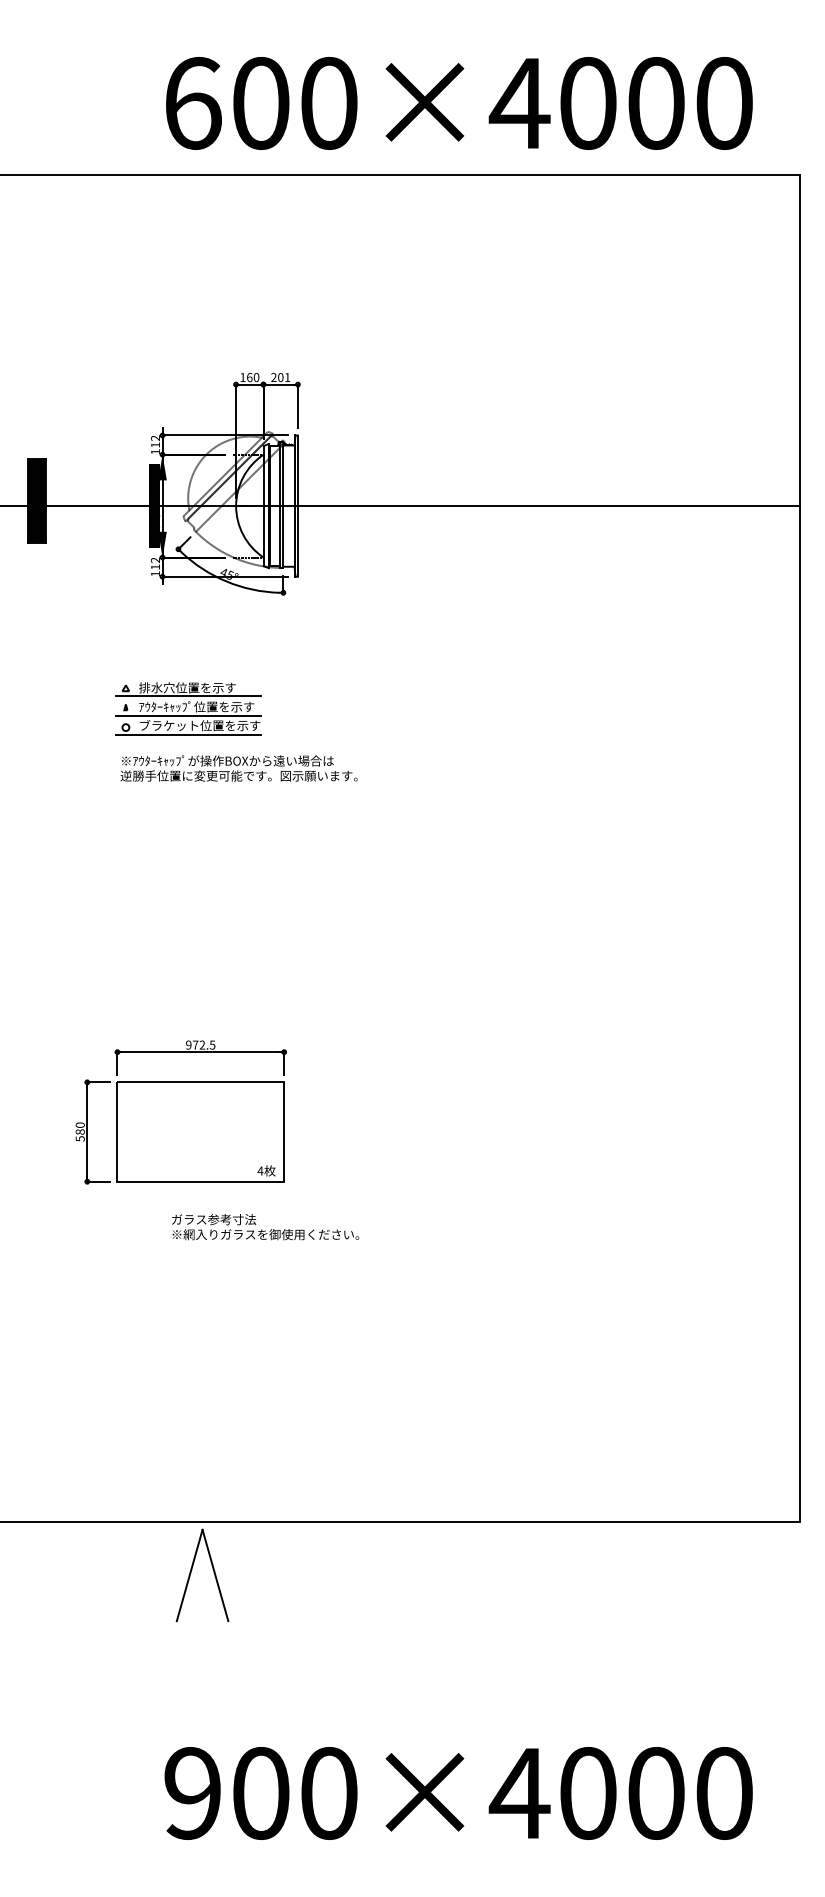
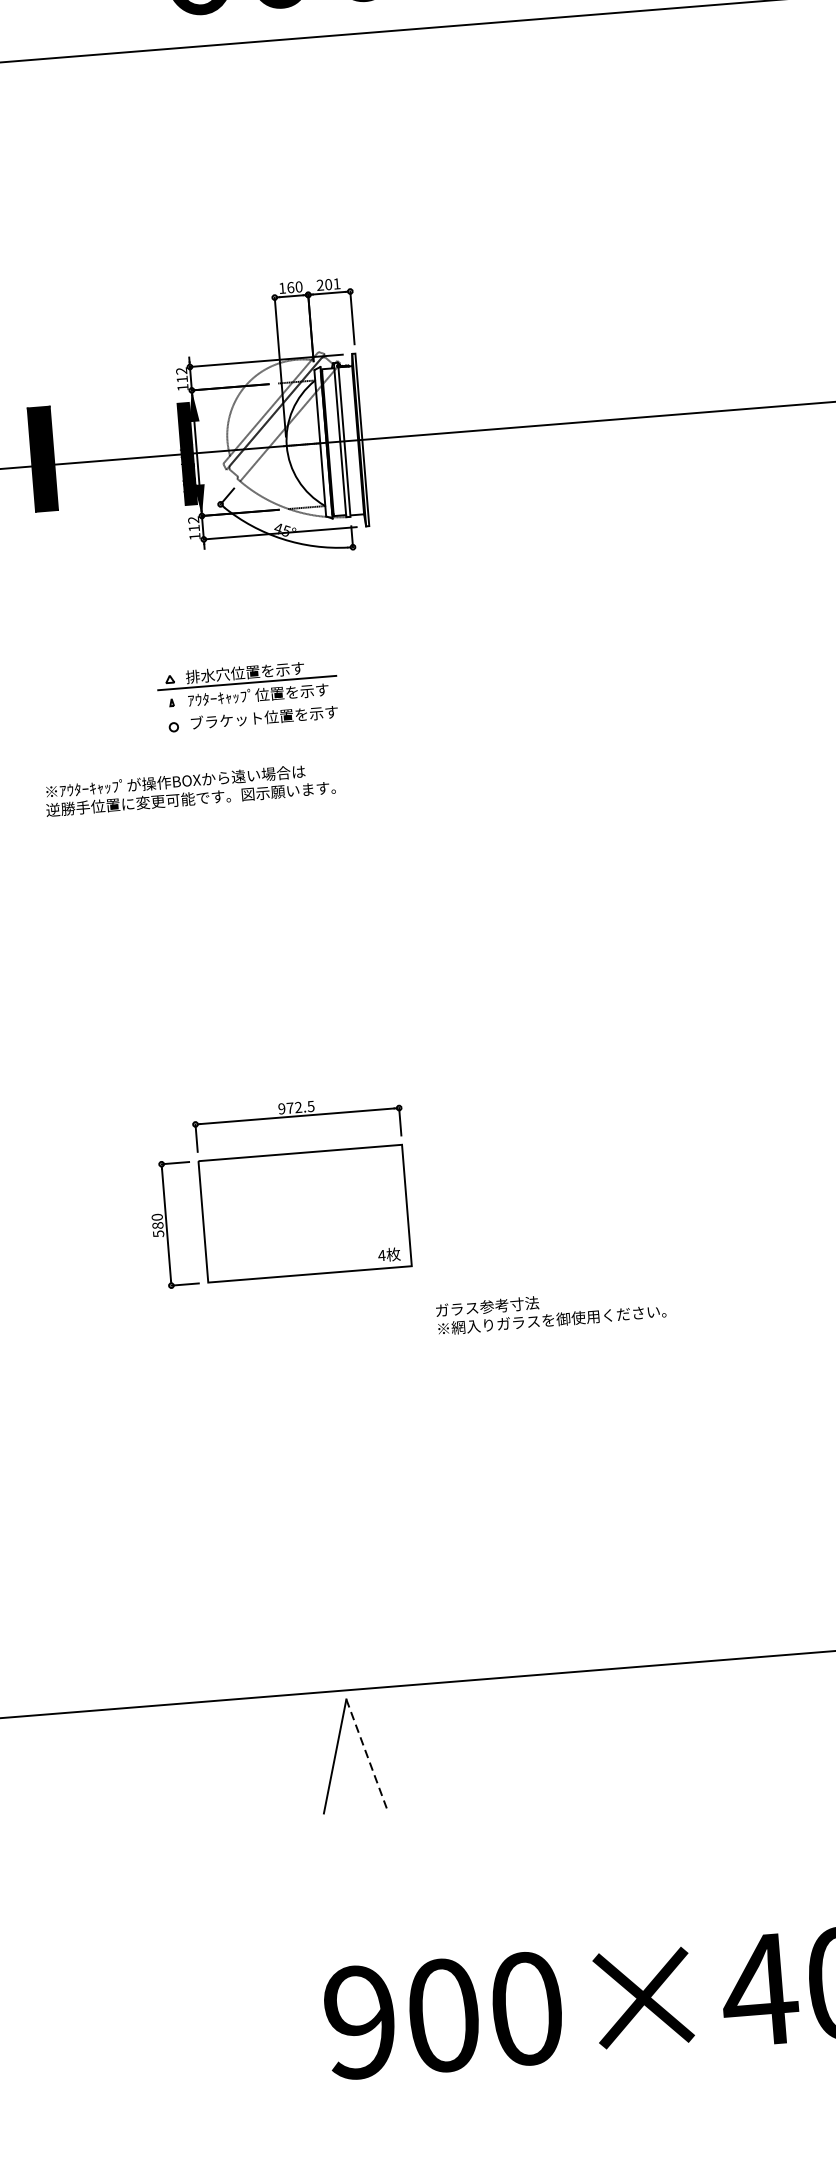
line: (188, 716) -> (249, 707), removed
line: (188, 735) -> (251, 730), removed
text: (238, 768) -> (189, 789), moved
text: (265, 1227) -> (551, 1311), moved
line: (215, 1576) -> (366, 1755), solid -> dashed

